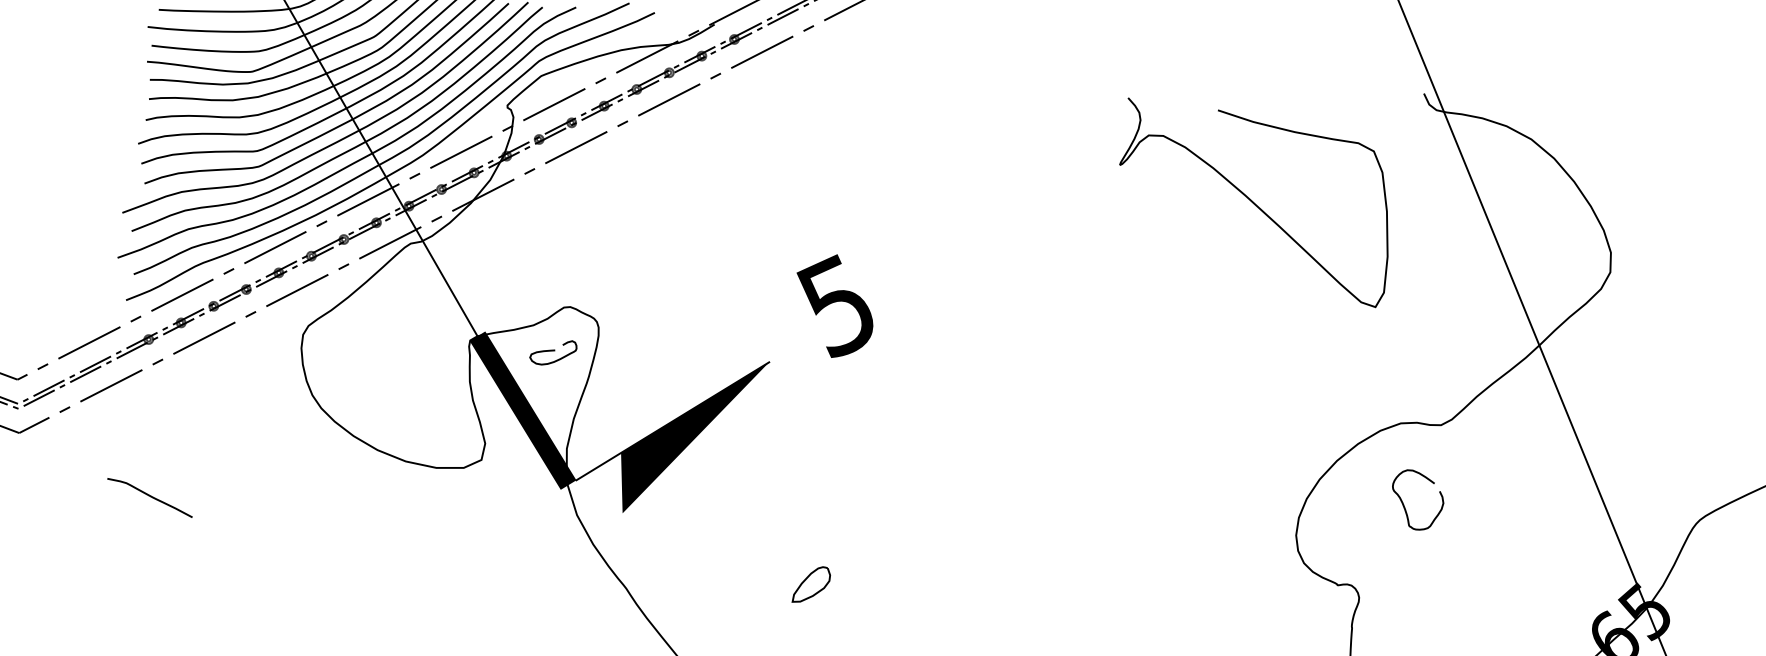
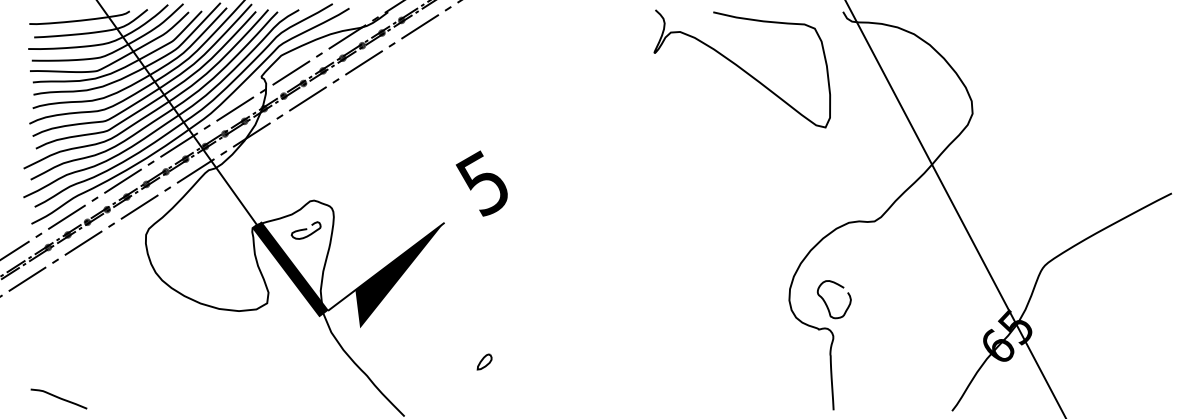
curve: (1253, 202) -> (741, 68), moved
curve: (149, 496) -> (58, 398), moved
curve: (1404, 503) -> (826, 302), moved
part: (811, 583) -> (484, 361), size x0.62

